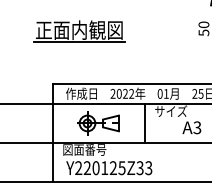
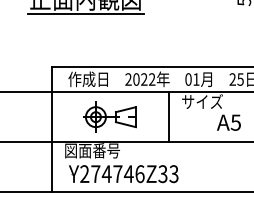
text: (197, 127) -> (236, 122), A3 -> A5
text: (104, 168) -> (117, 174), Y220125Z33 -> Y274746Z33

